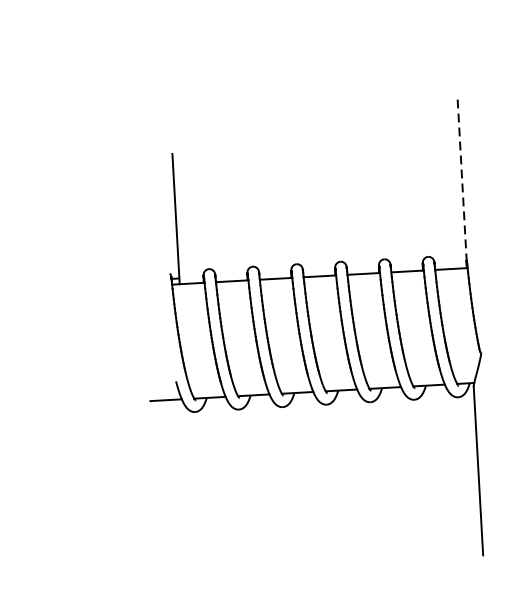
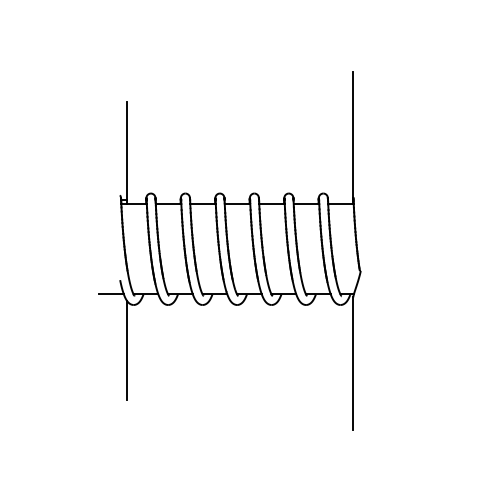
line: (462, 182) -> (353, 136), dashed -> solid
line: (190, 470) -> (127, 350), added

